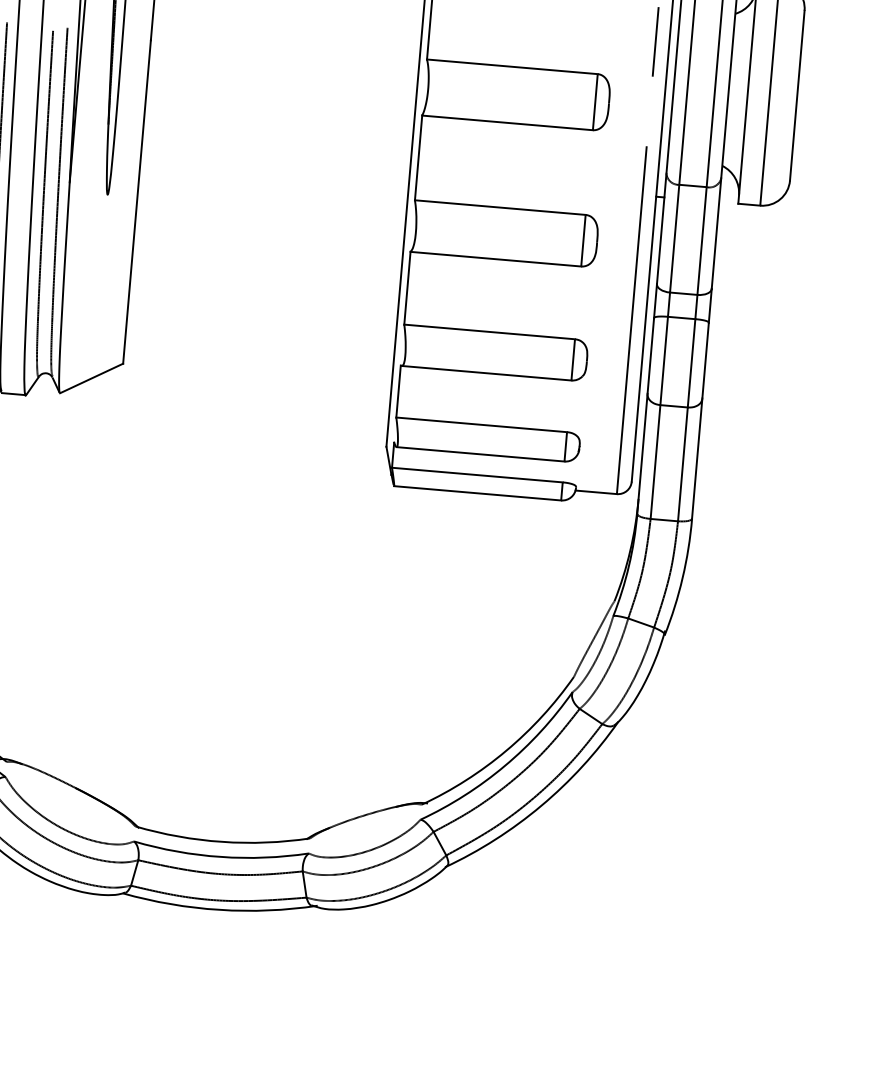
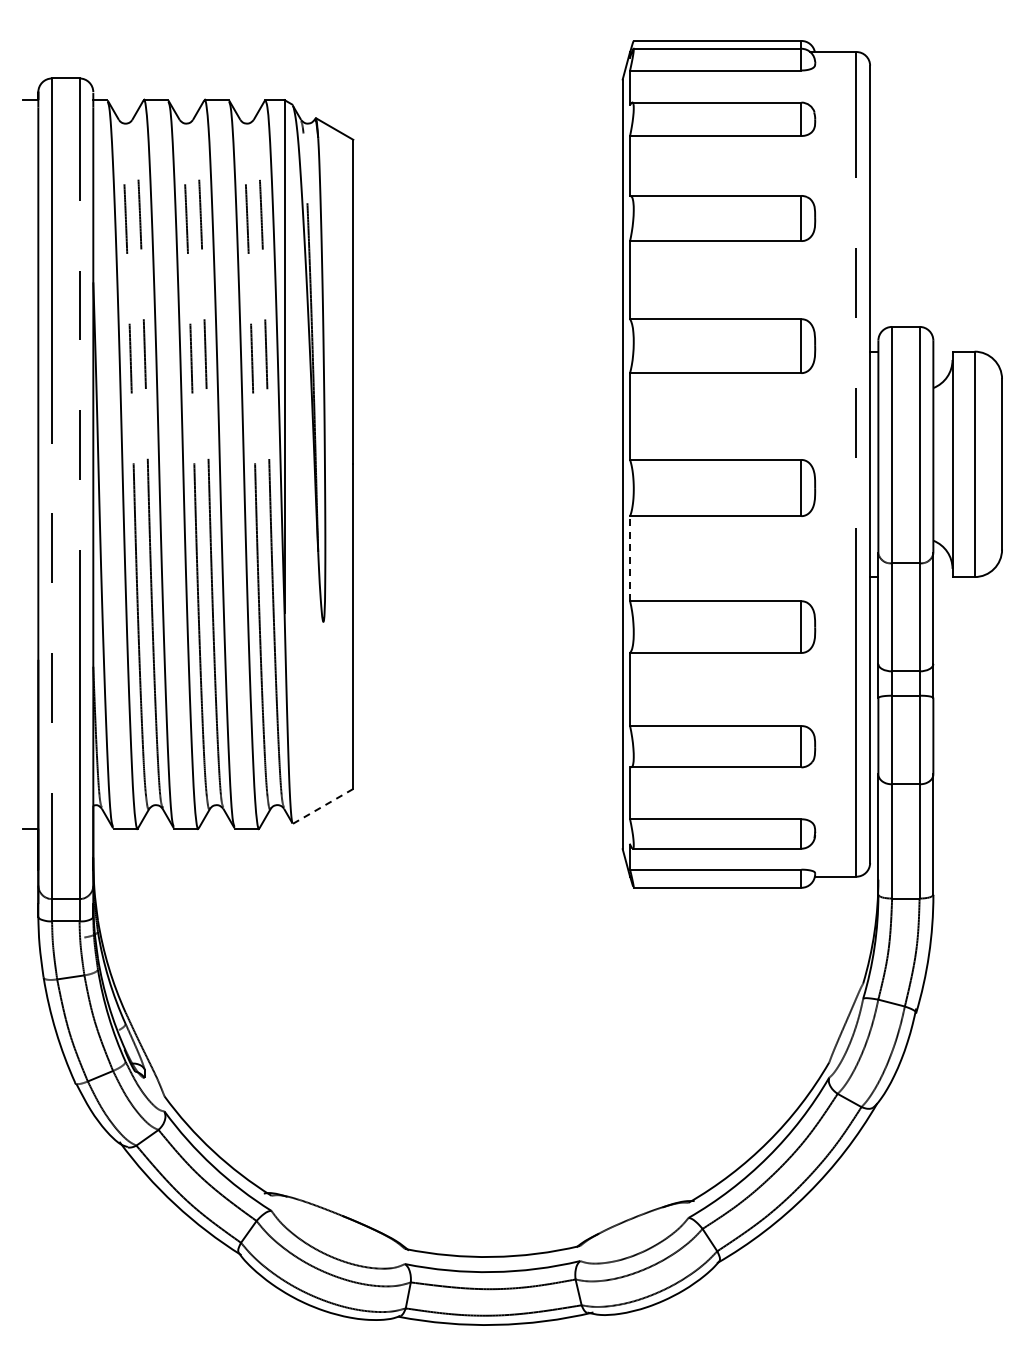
line: (419, 157) -> (630, 558), solid -> dashed
line: (91, 378) -> (323, 806), solid -> dashed

